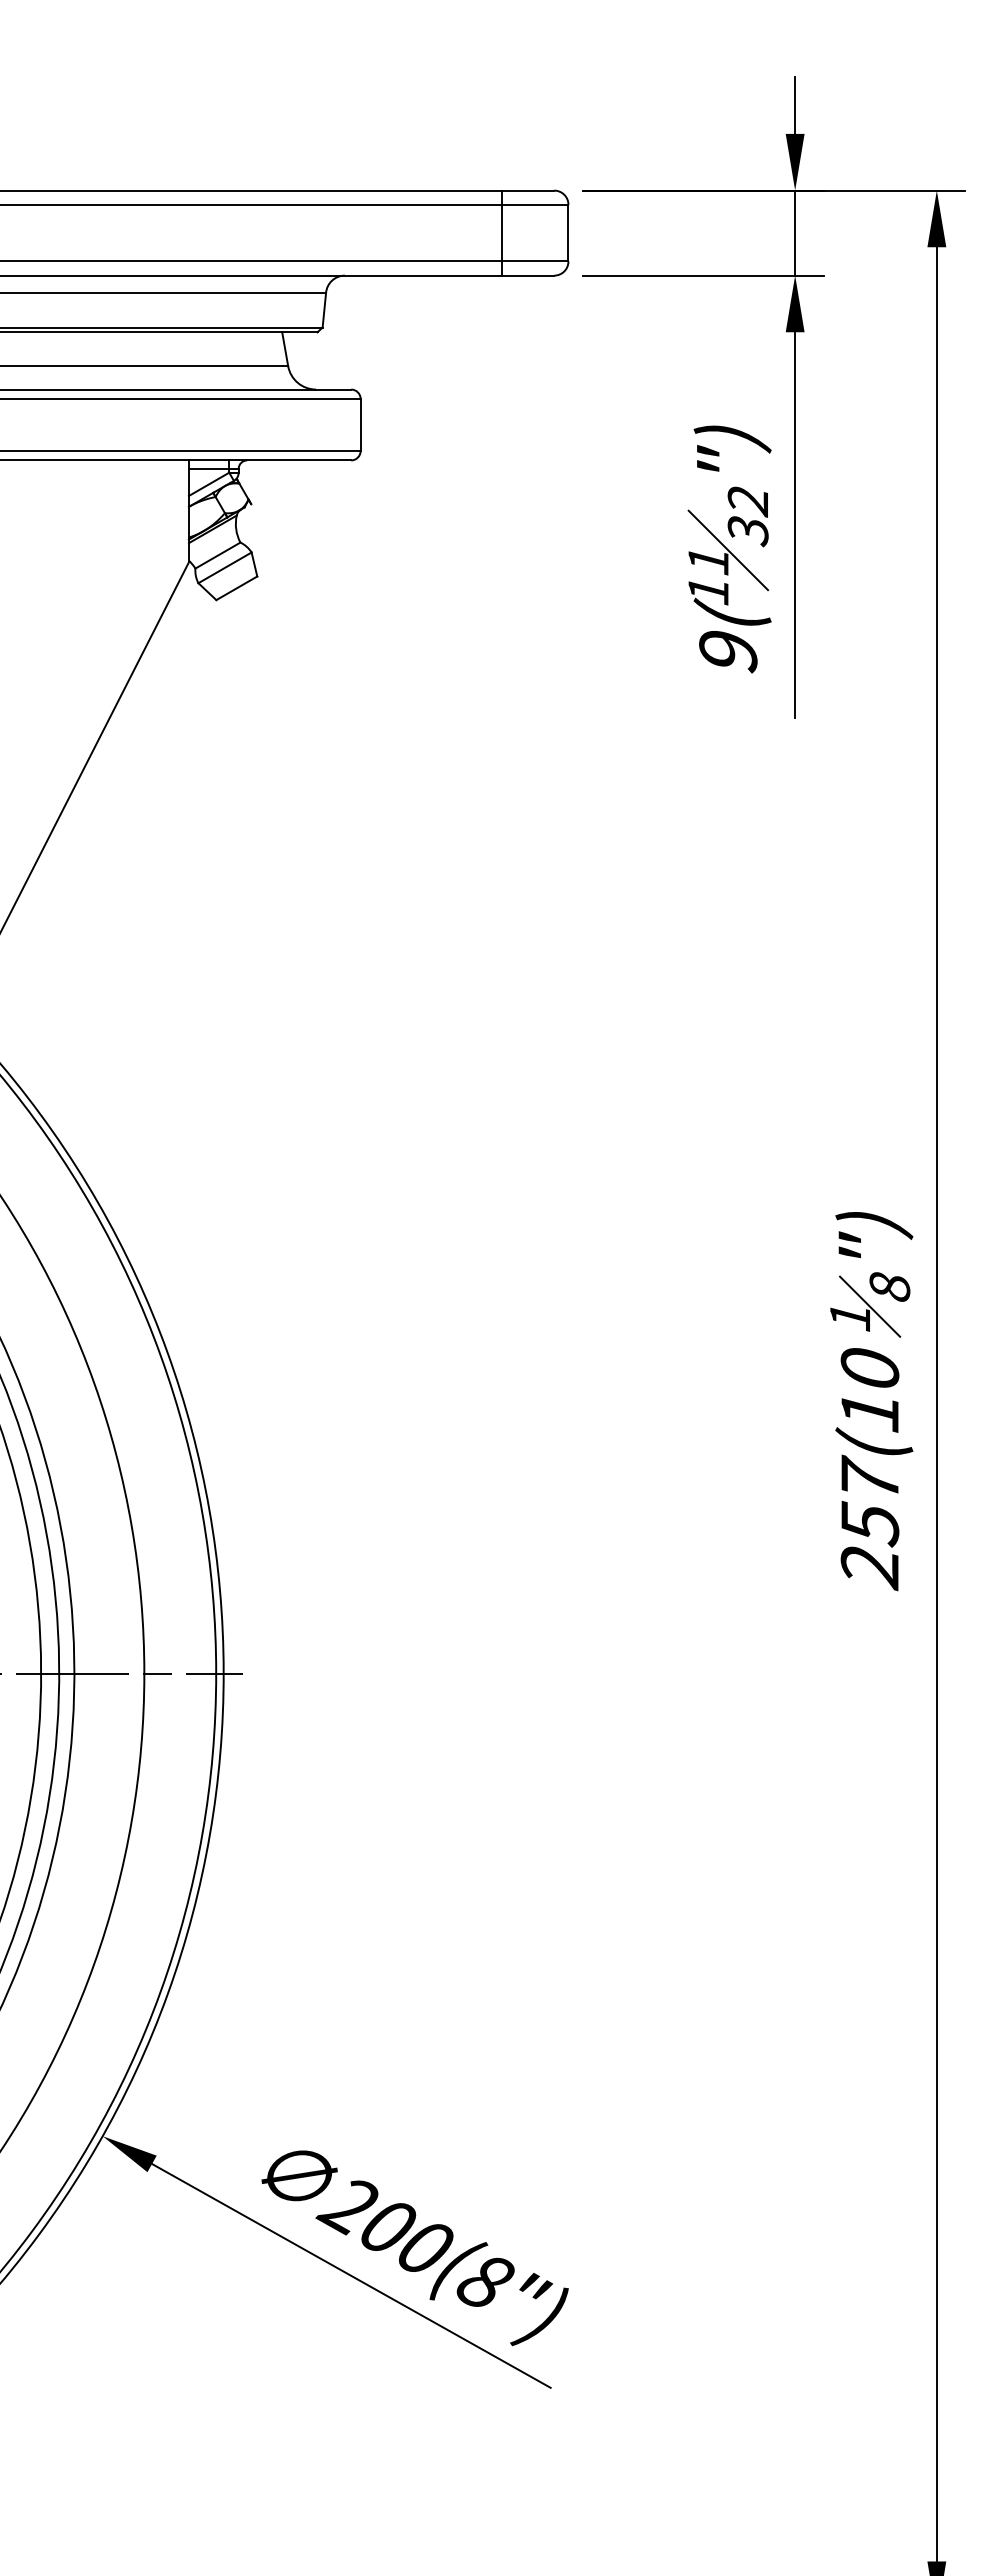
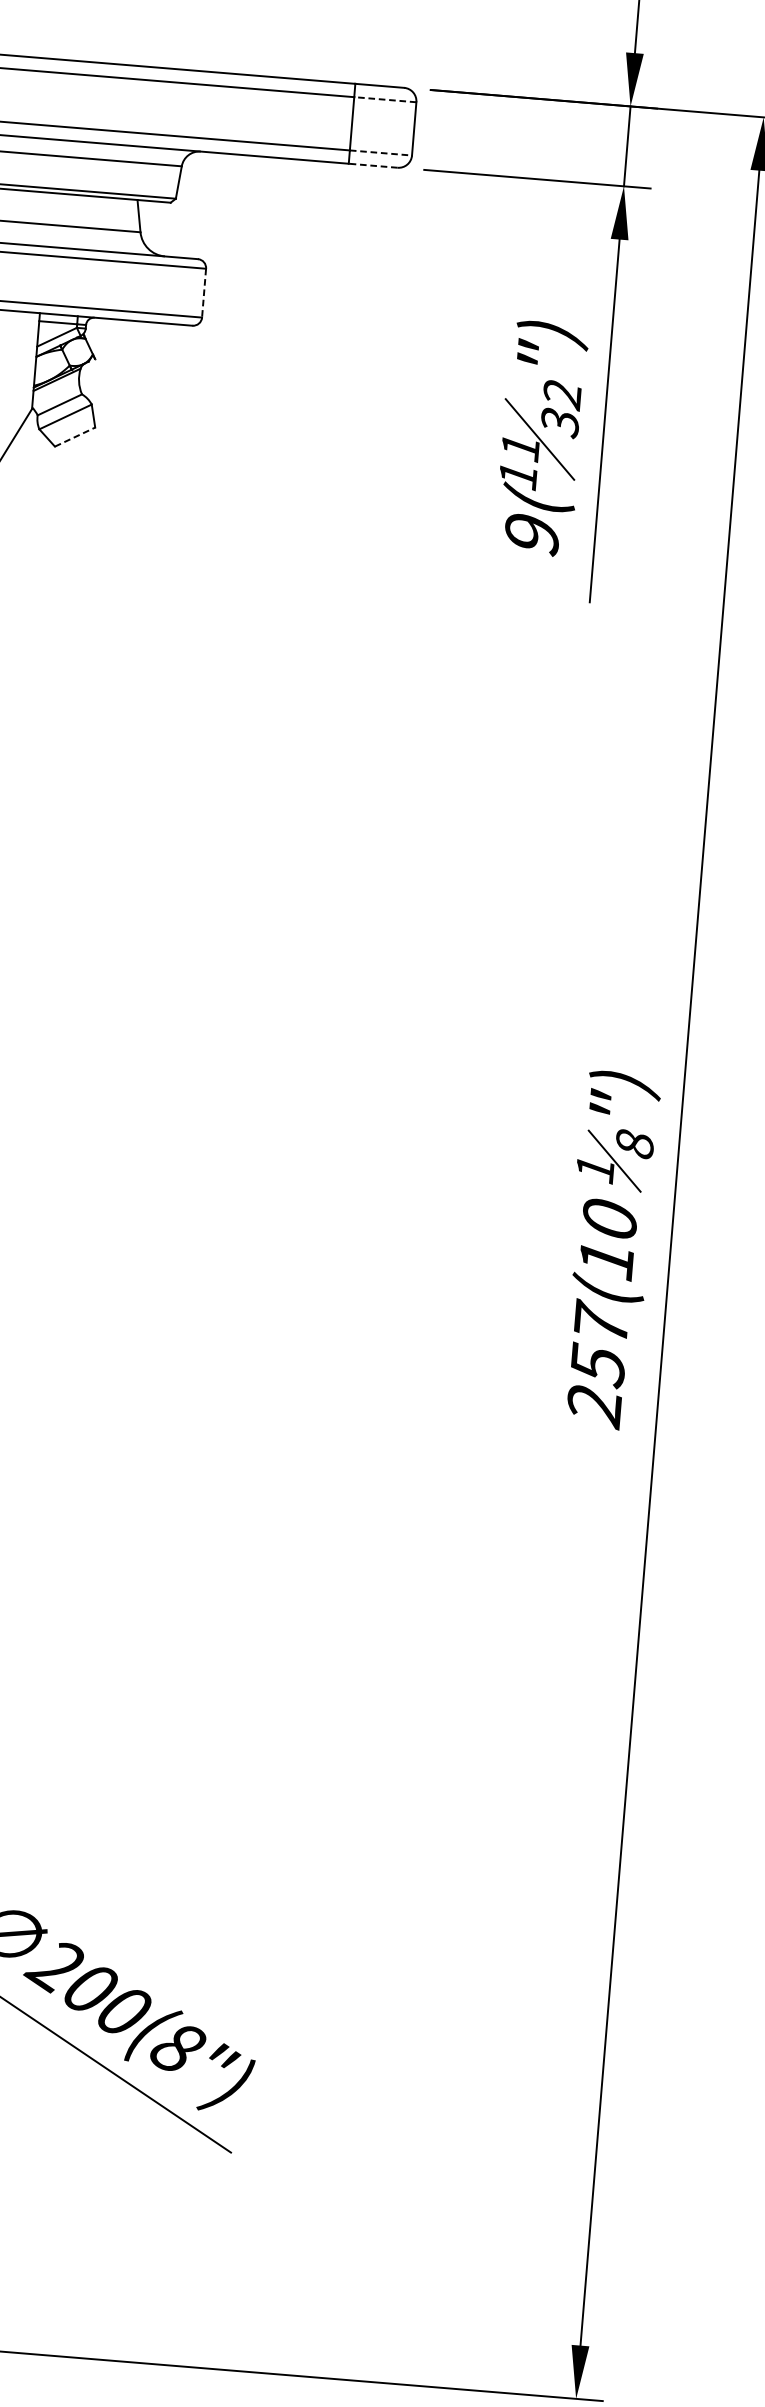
line: (534, 204) -> (384, 99), solid -> dashed
line: (535, 261) -> (381, 153), solid -> dashed
line: (528, 275) -> (373, 165), solid -> dashed
line: (360, 425) -> (203, 293), solid -> dashed
line: (236, 588) -> (74, 437), solid -> dashed

